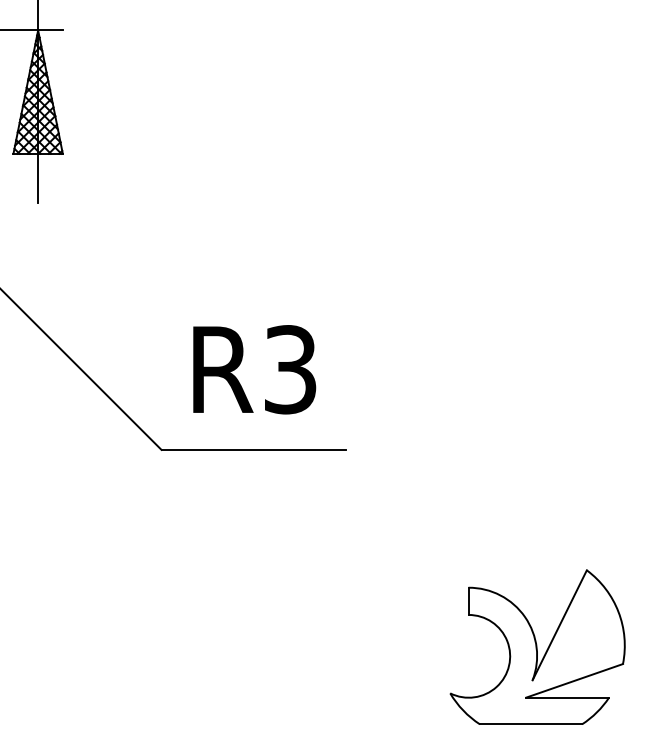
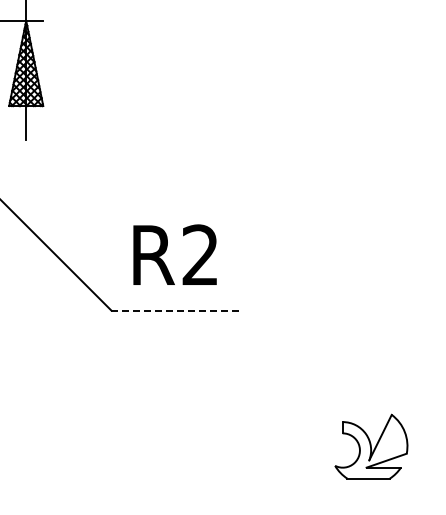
text: (290, 370) -> (200, 255), R3 -> R2
line: (254, 449) -> (175, 310), solid -> dashed
part: (537, 646) -> (371, 446), size x0.6

